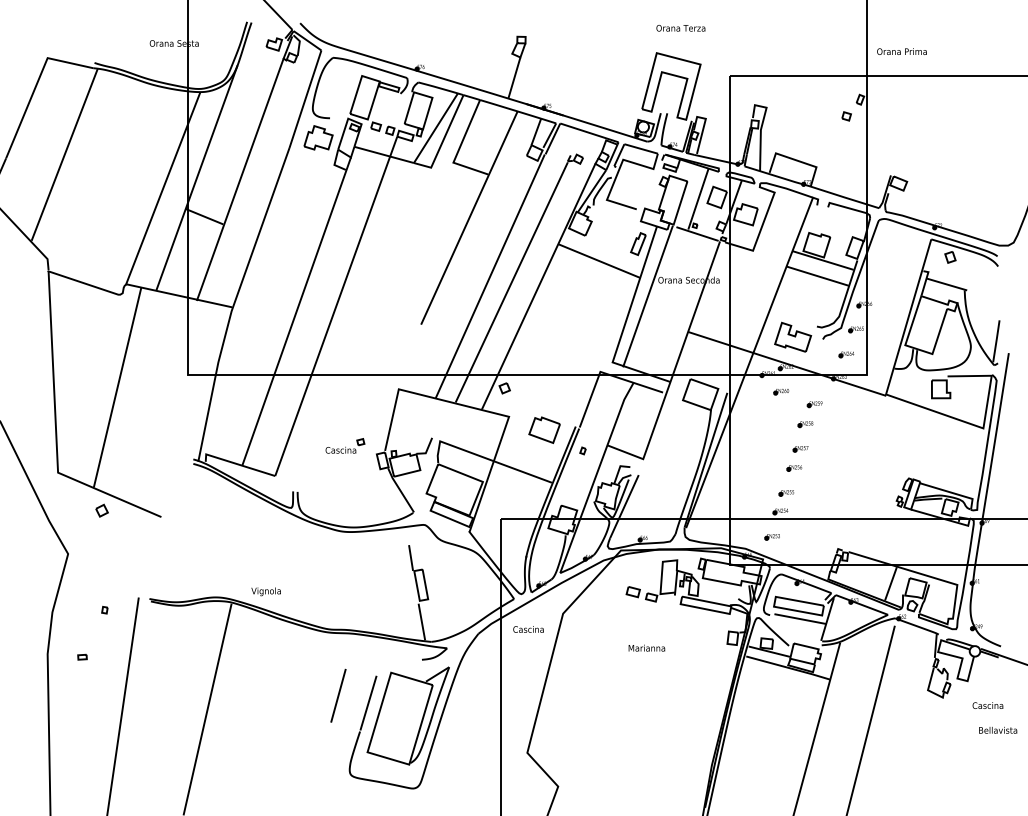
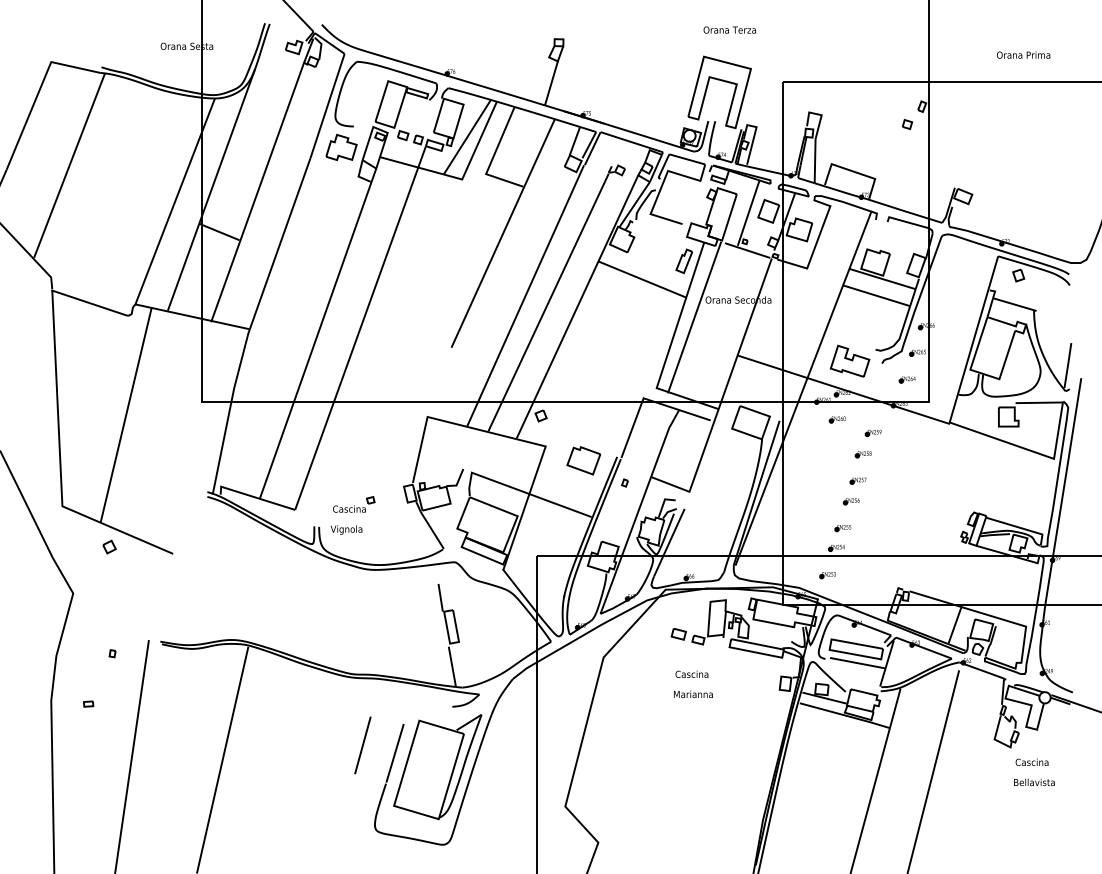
text: (901, 51) -> (1023, 54), moved
part: (345, 445) -> (354, 503), moved
text: (265, 591) -> (345, 529), moved
text: (528, 629) -> (691, 674), moved
text: (987, 705) -> (1031, 762), moved
text: (998, 729) -> (1034, 781), moved

